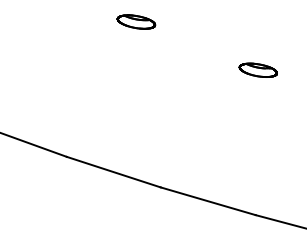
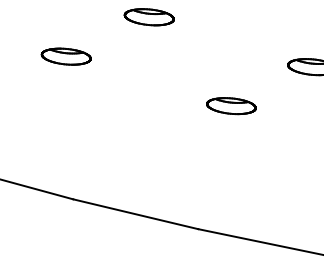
part: (69, 46) -> (65, 55), added
part: (193, 94) -> (230, 105), added

